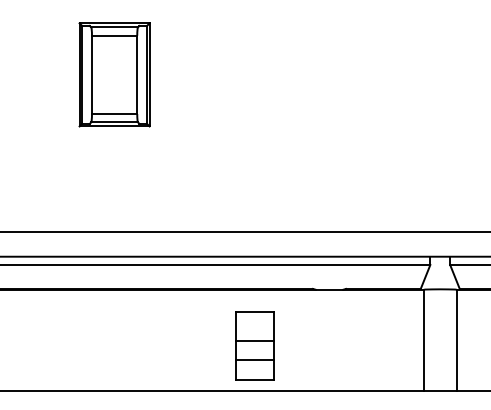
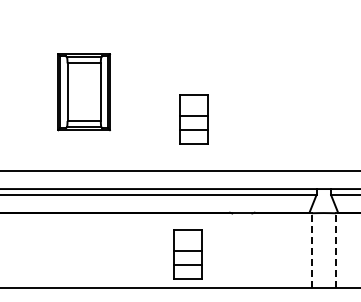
part: (113, 75) -> (83, 92), moved
part: (263, 162) -> (193, 119), added
line: (423, 338) -> (311, 249), solid -> dashed
line: (456, 338) -> (335, 249), solid -> dashed

